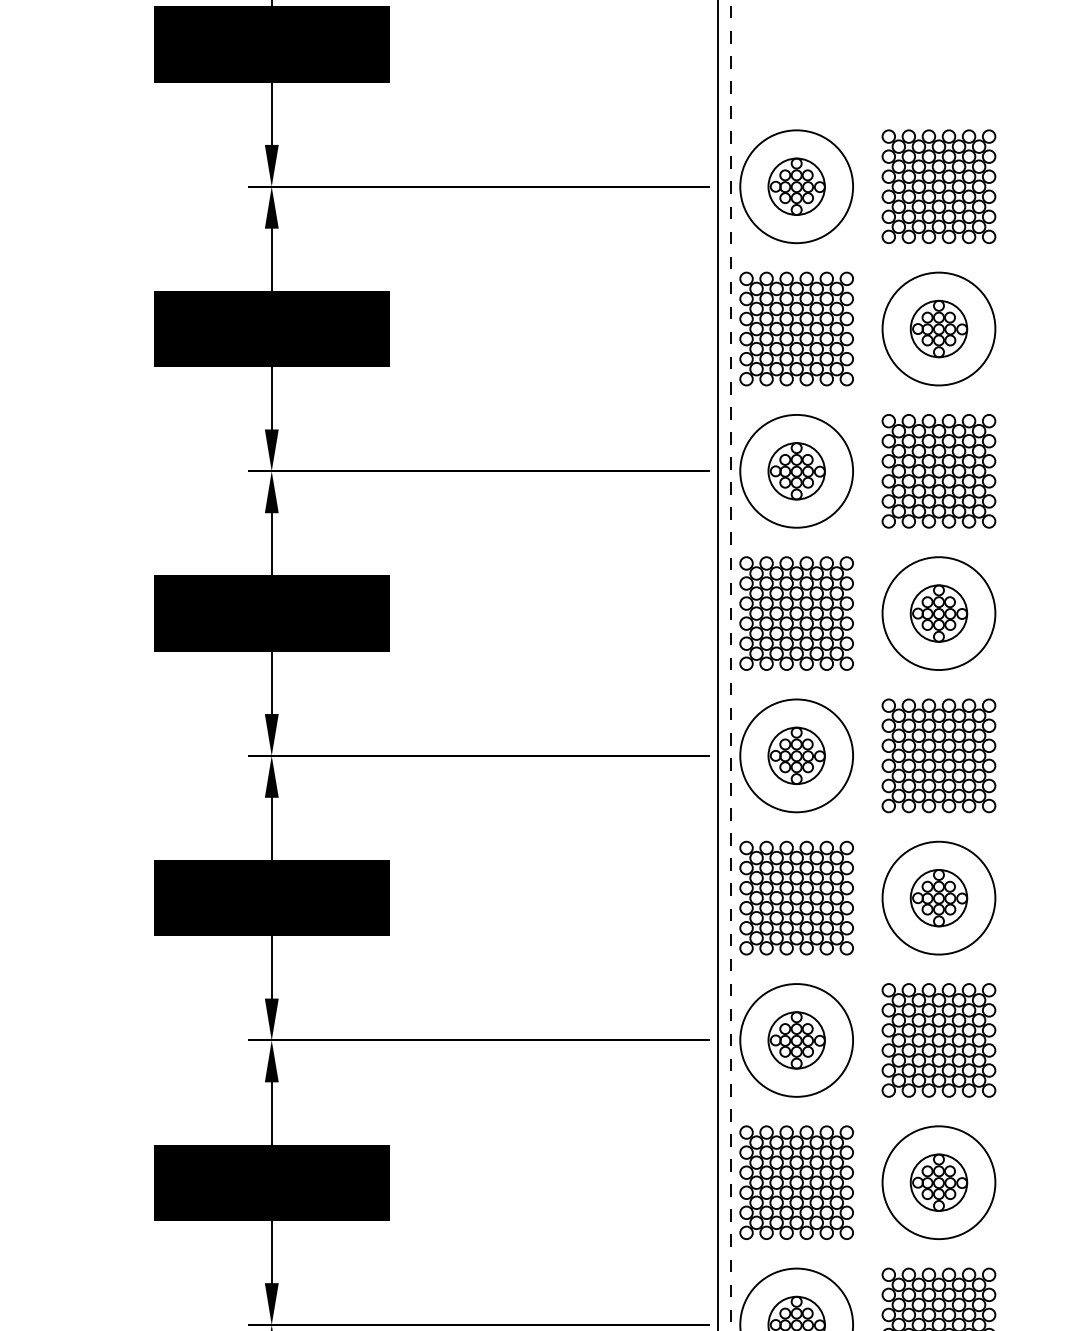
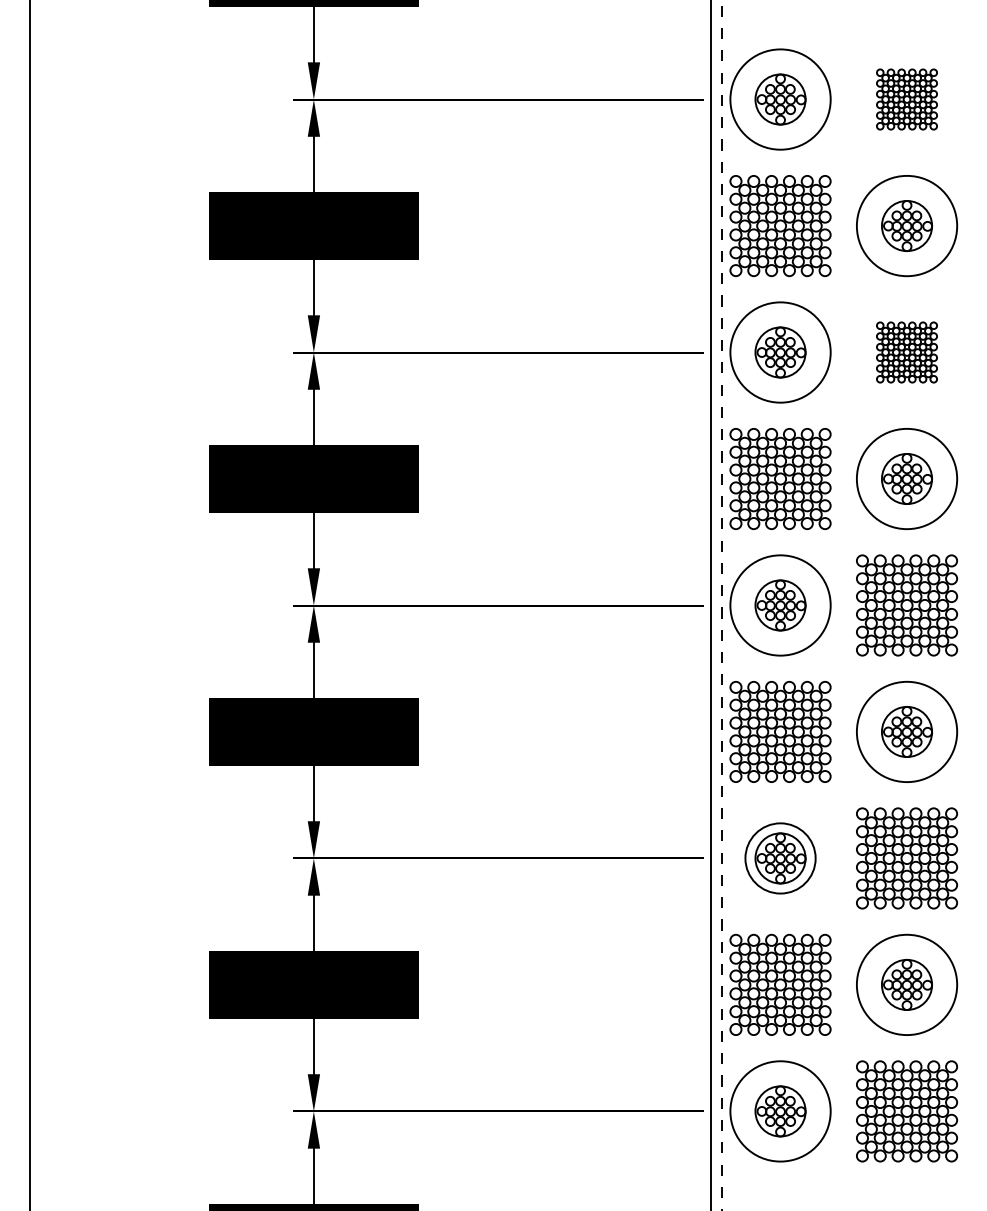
part: (938, 186) -> (906, 99), size x0.6
part: (938, 471) -> (906, 352), size x0.6
circle: (796, 1040) -> (780, 858), size x0.7

